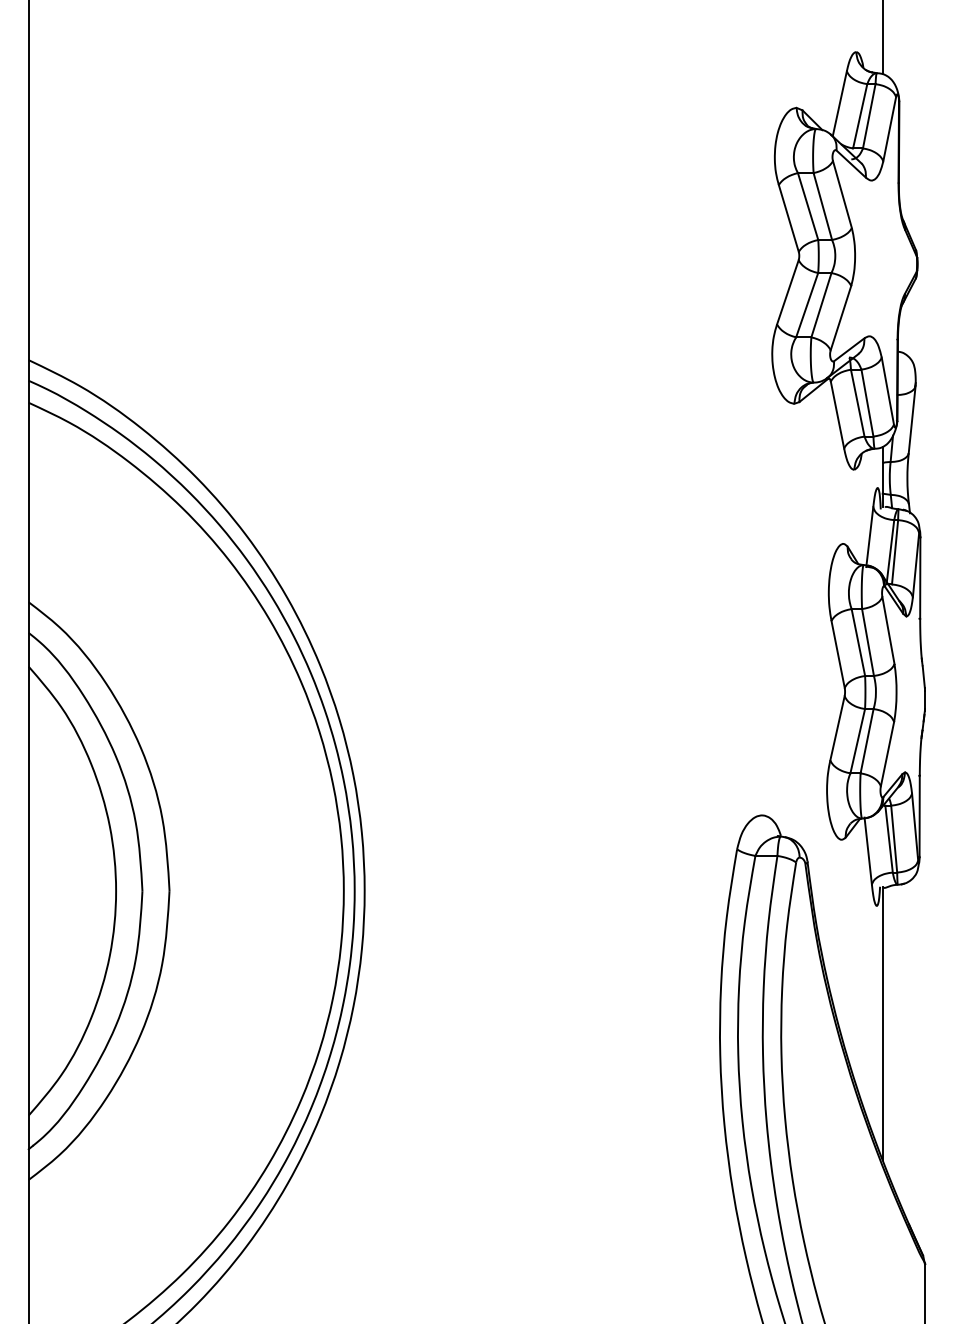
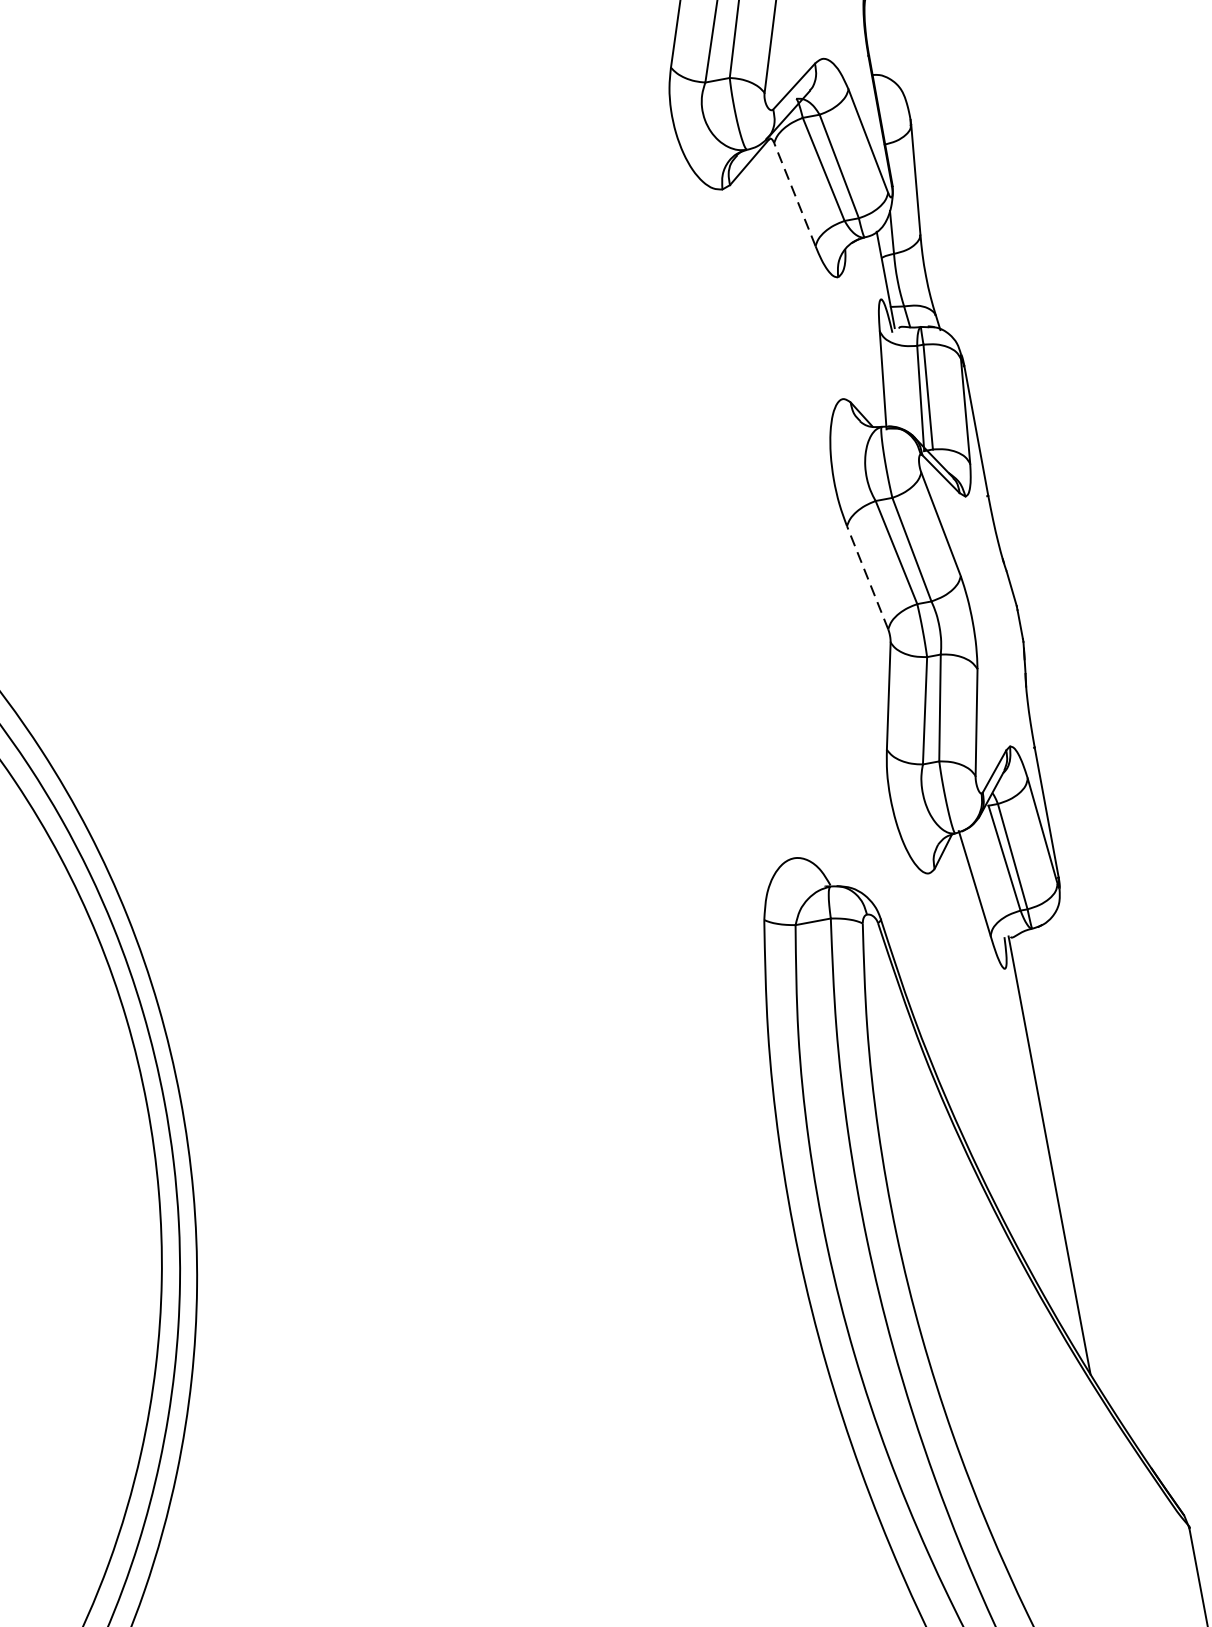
line: (837, 414) -> (794, 193), solid -> dashed
line: (838, 653) -> (867, 576), solid -> dashed

